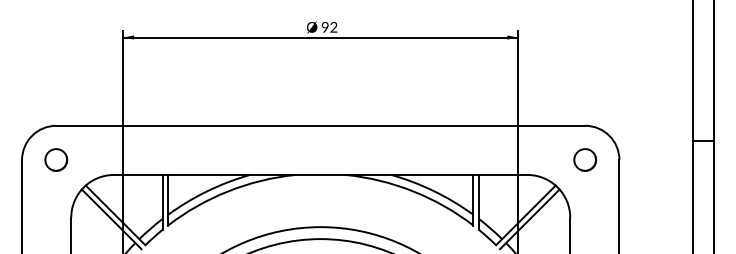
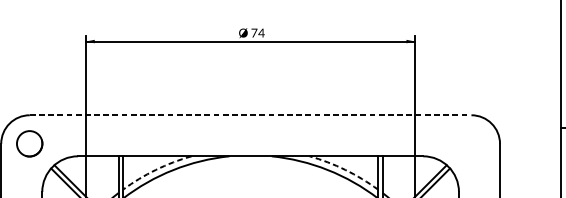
text: (329, 27) -> (257, 33), 92 -> 74
line: (321, 125) -> (251, 115), solid -> dashed
part: (56, 159) -> (29, 143), size x1.4
circle: (584, 159) -> (470, 143), removed
arc: (207, 191) -> (156, 170), solid -> dashed
arc: (434, 191) -> (345, 170), solid -> dashed

